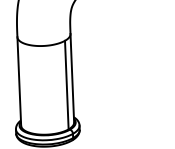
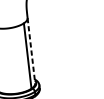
line: (72, 78) -> (31, 50), solid -> dashed

